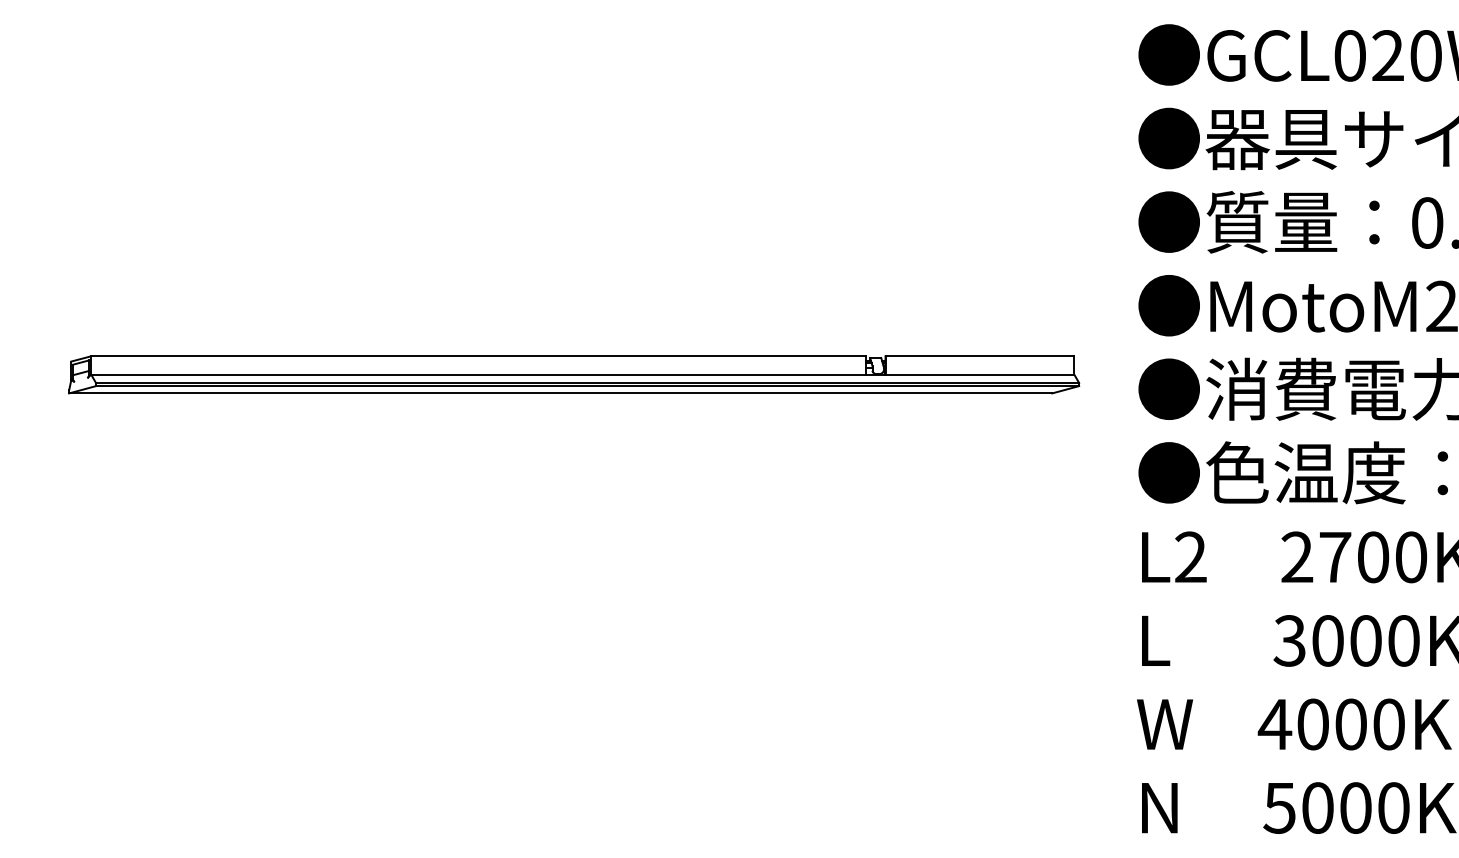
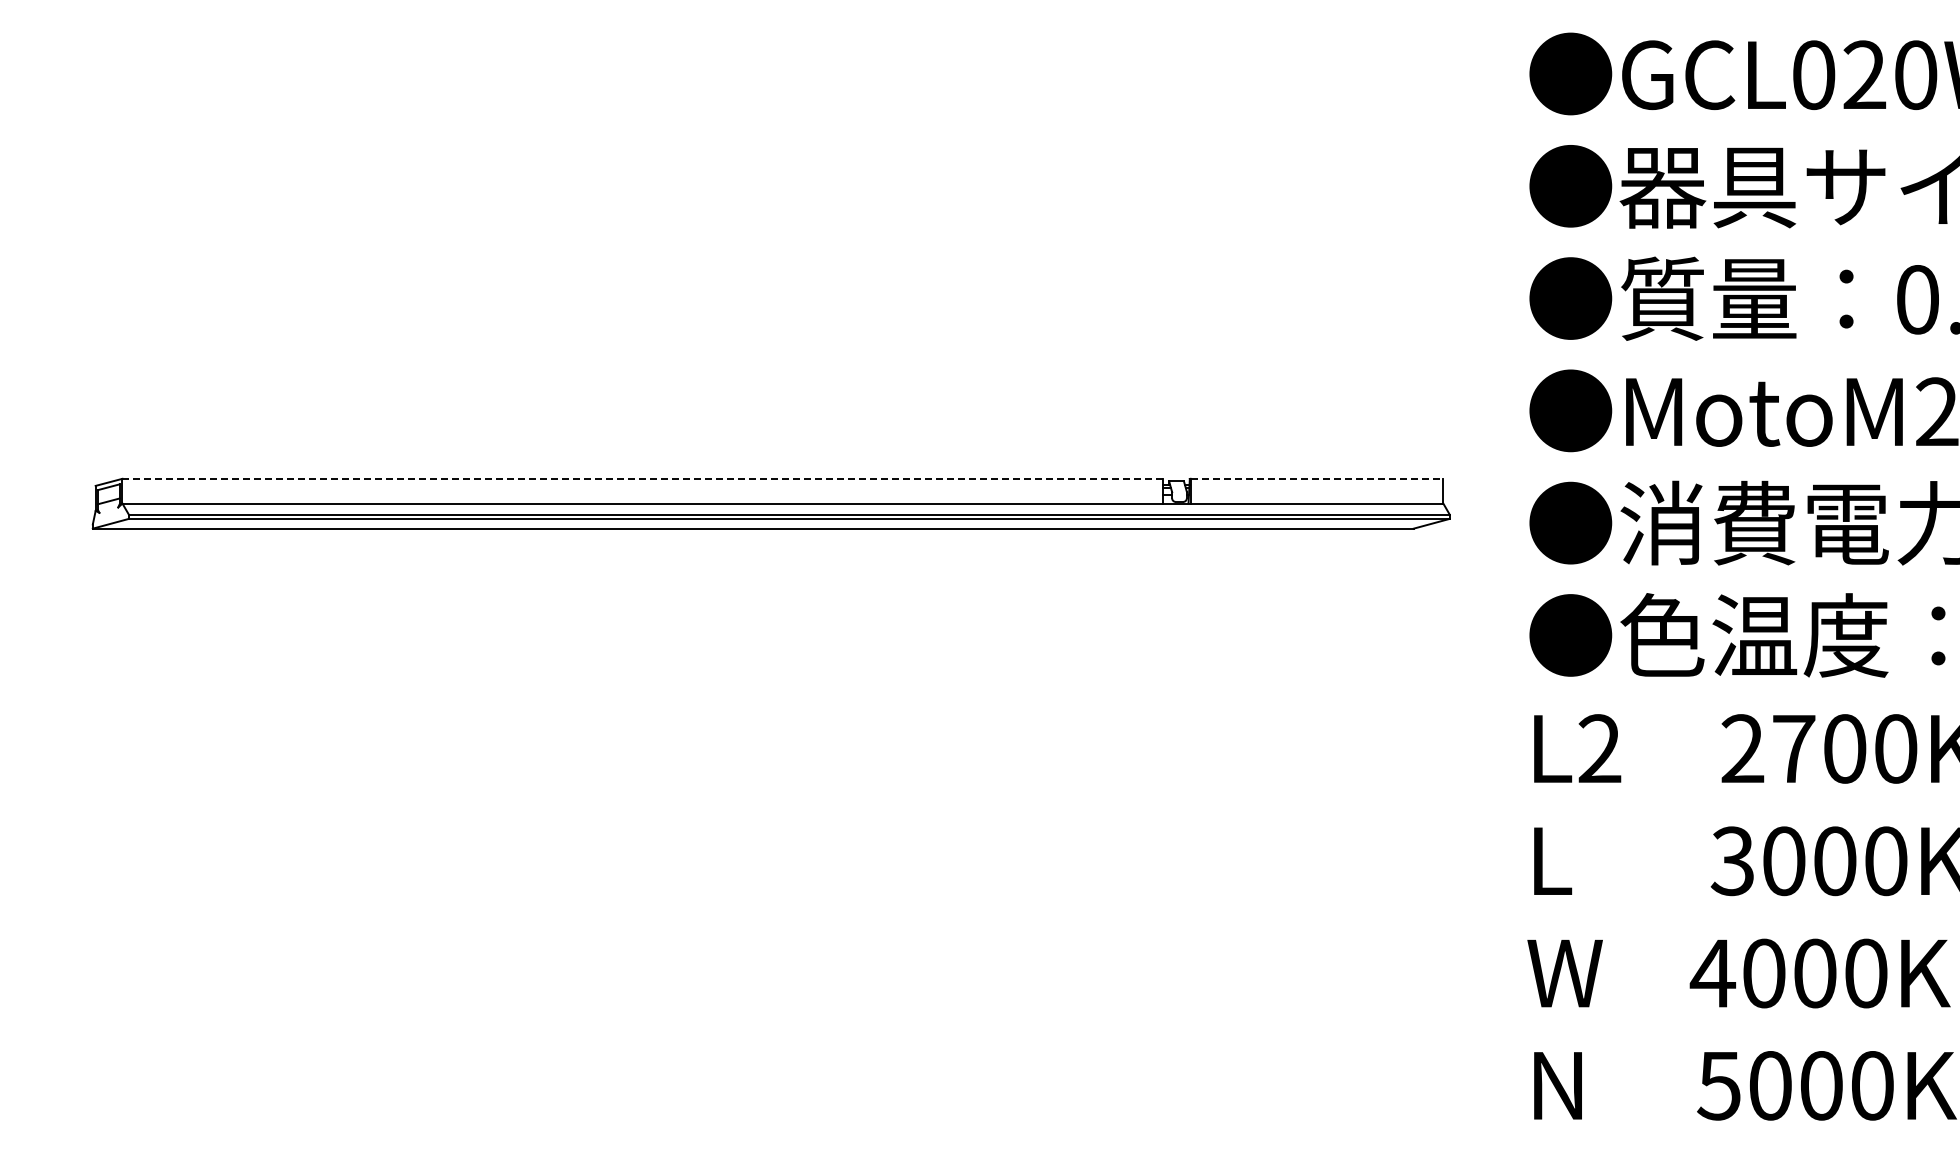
line: (479, 356) -> (643, 478), solid -> dashed
line: (980, 356) -> (1317, 478), solid -> dashed

